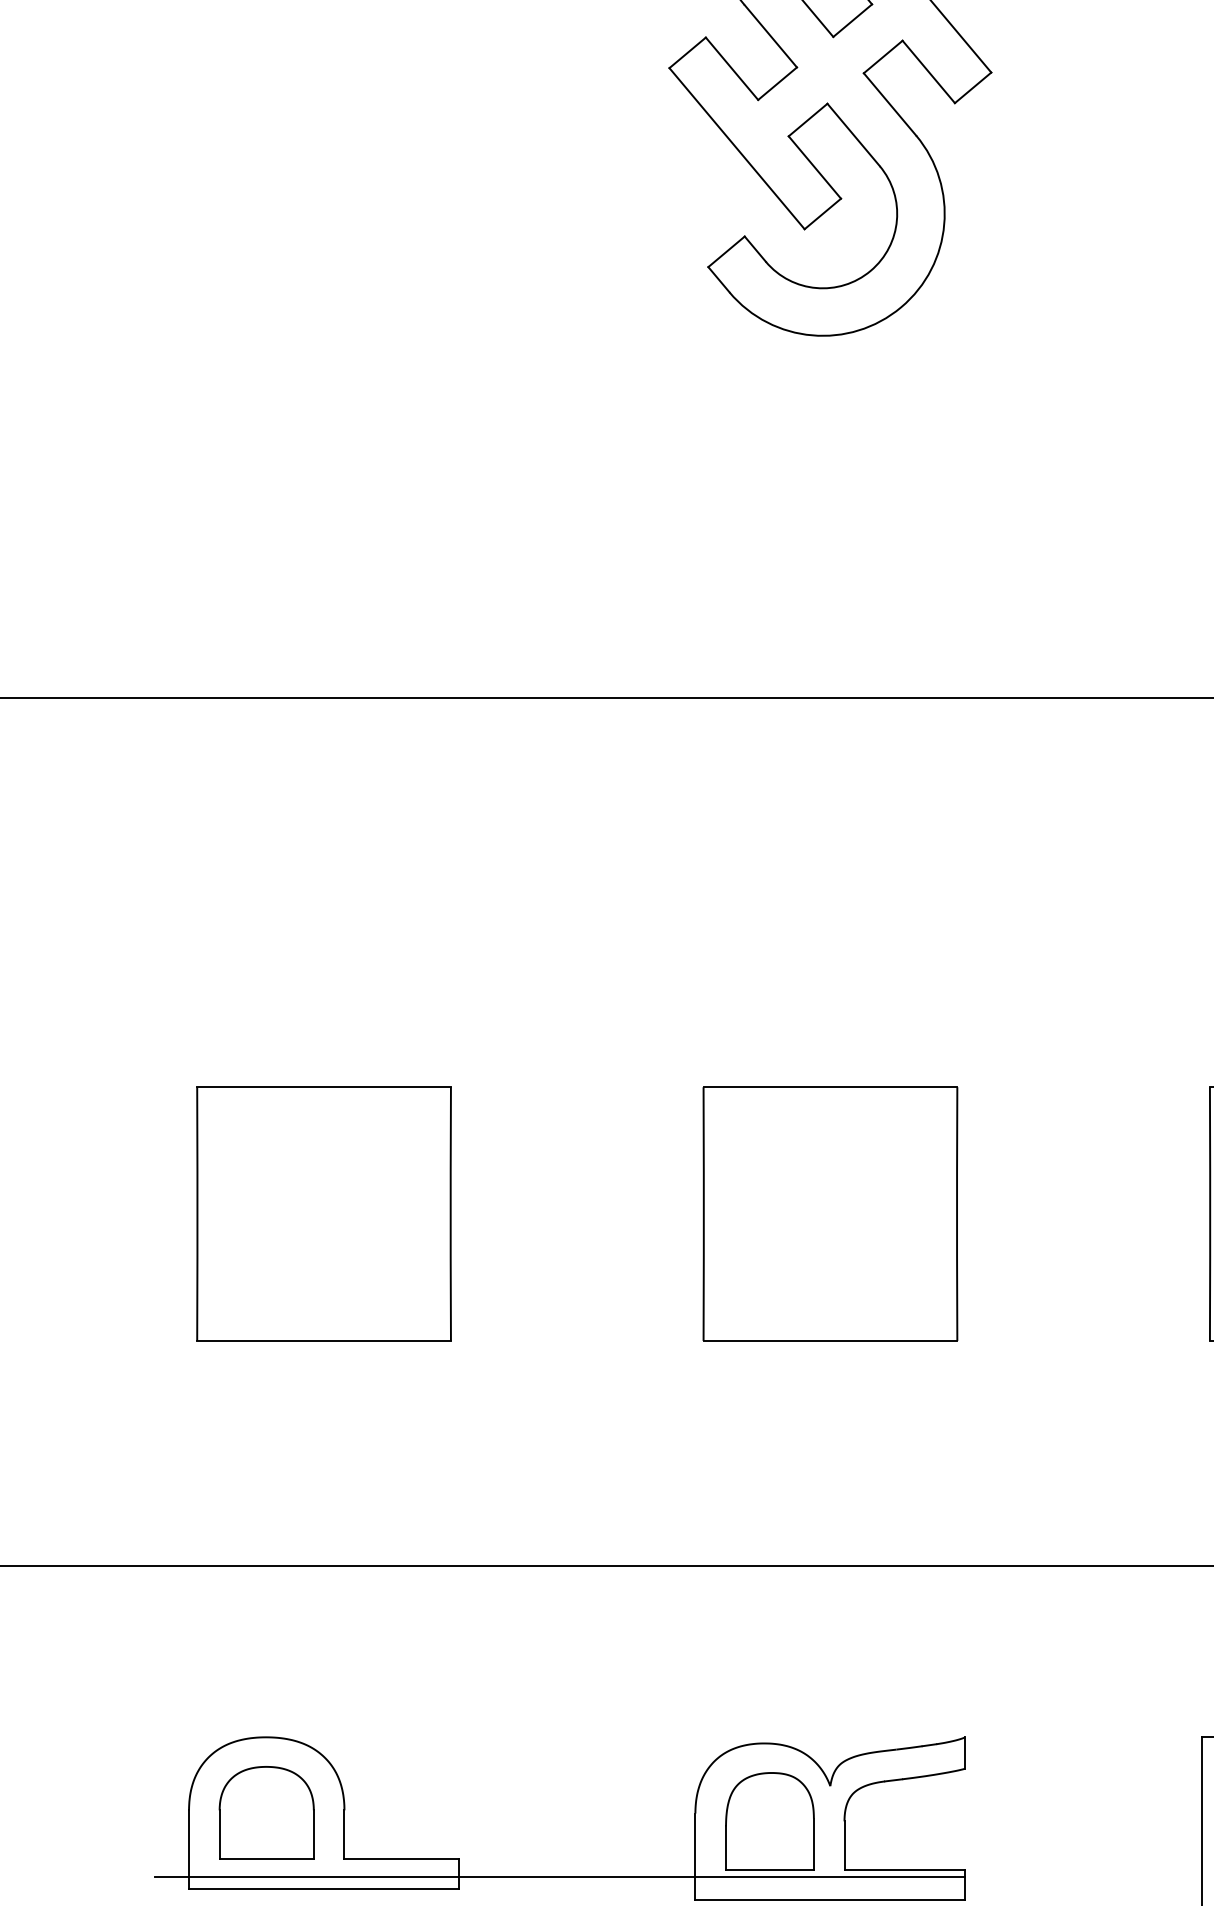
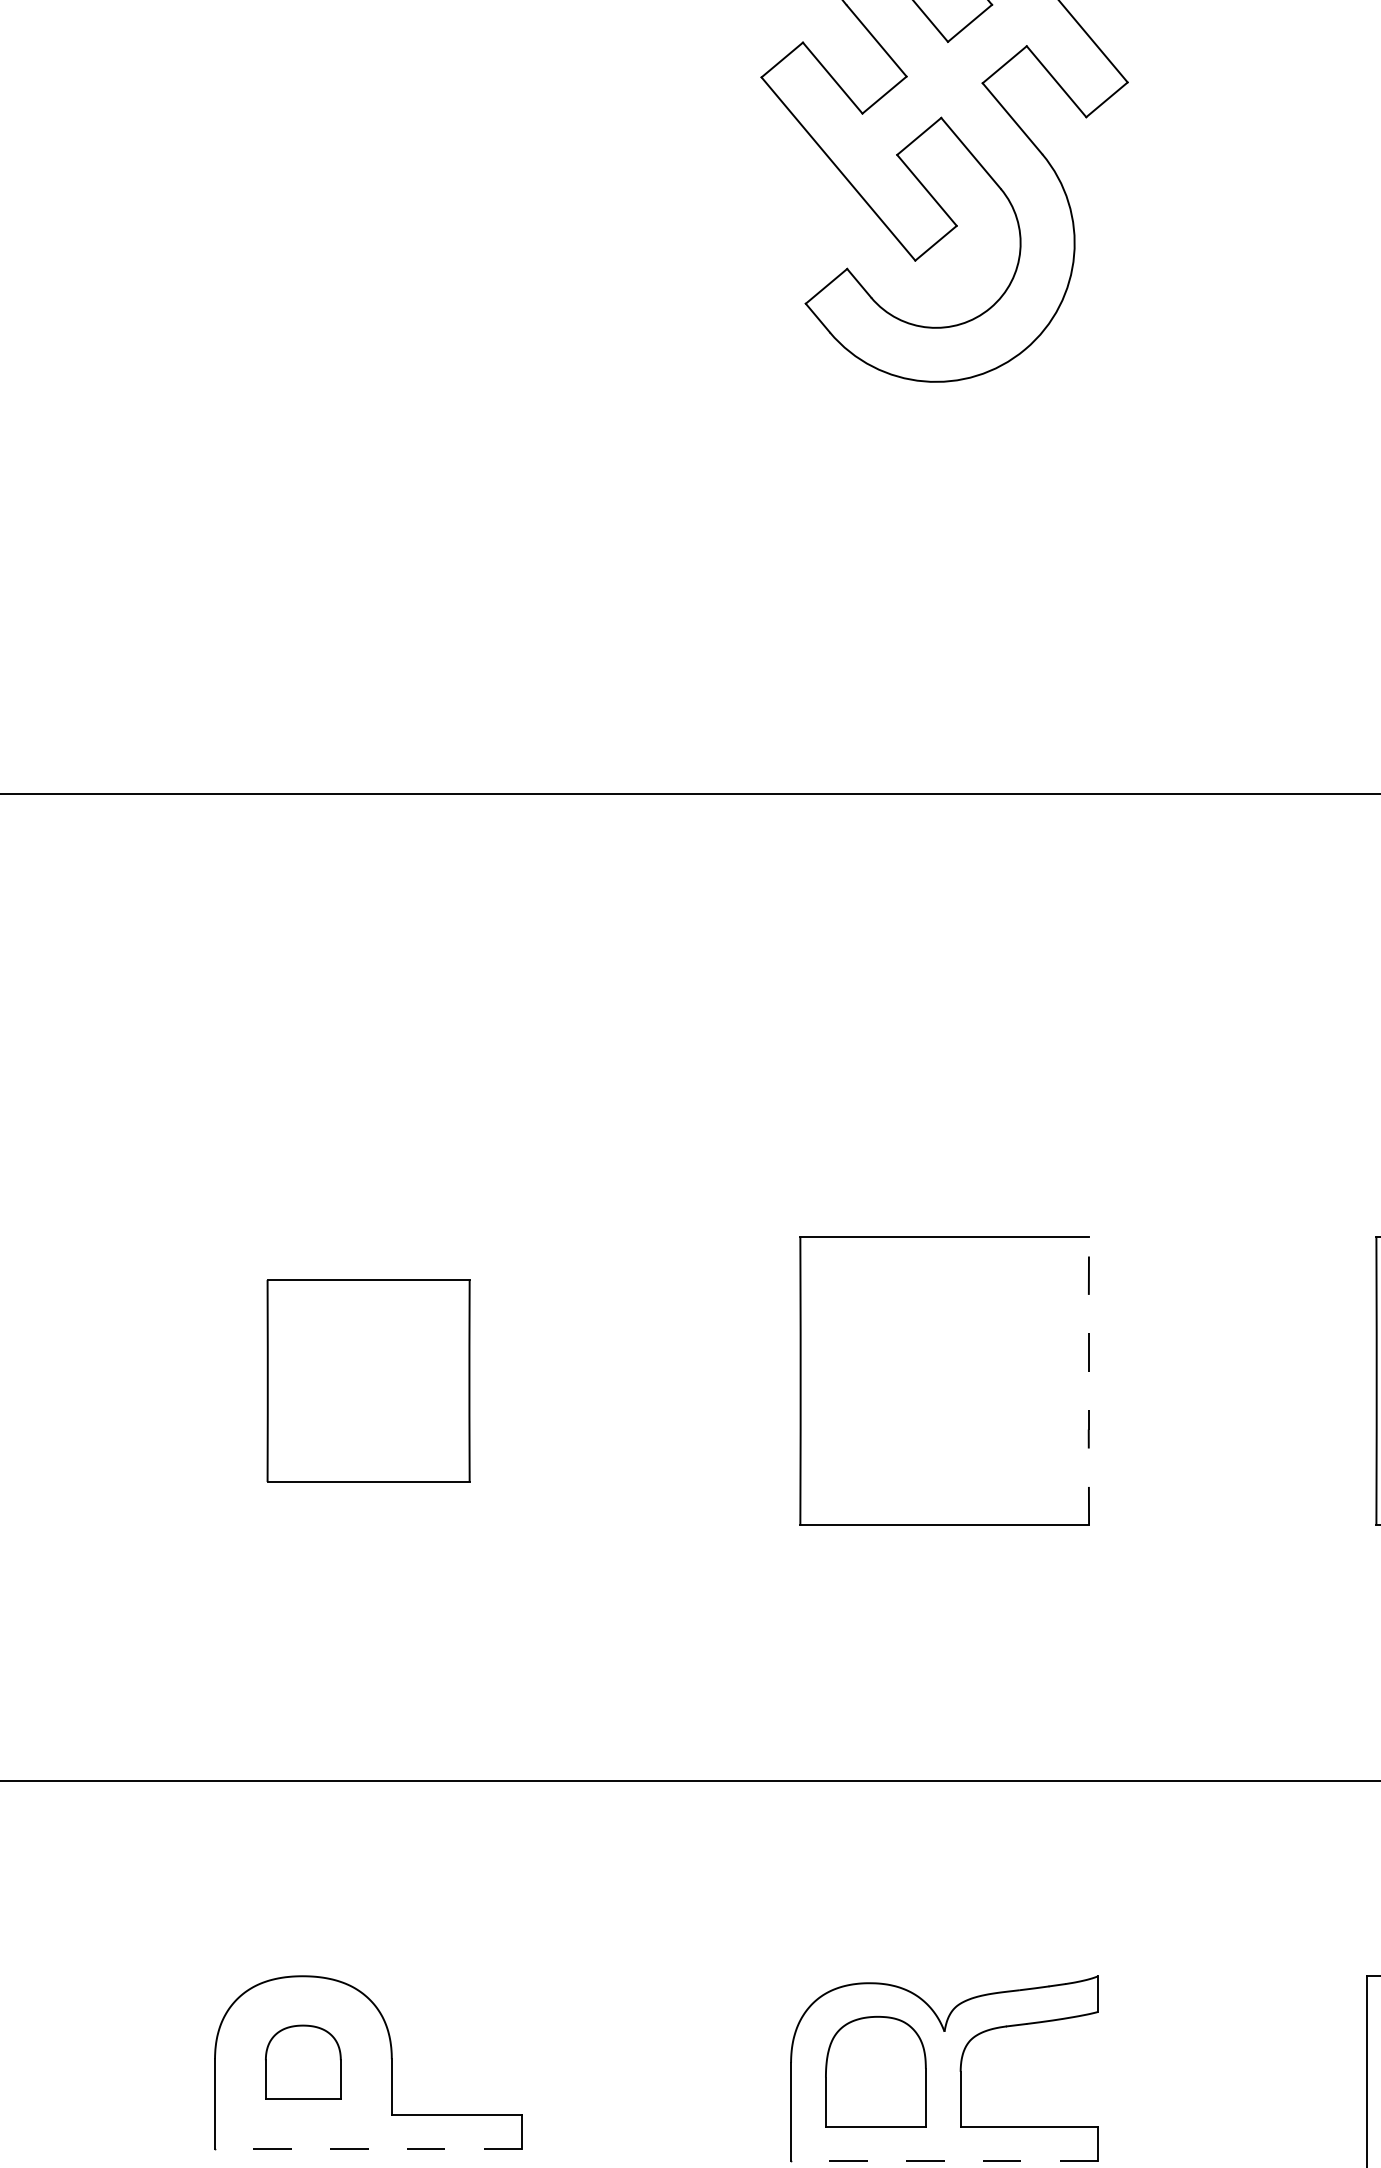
part: (323, 1213) -> (367, 1380), size x0.7
line: (957, 1214) -> (1089, 1381), solid -> dashed
part: (266, 1812) -> (303, 2061), size x0.7
line: (560, 1877) -> (637, 2135), removed
line: (323, 1888) -> (367, 2148), solid -> dashed
line: (829, 1899) -> (943, 2160), solid -> dashed

